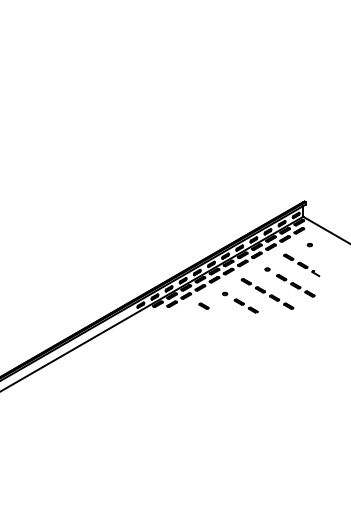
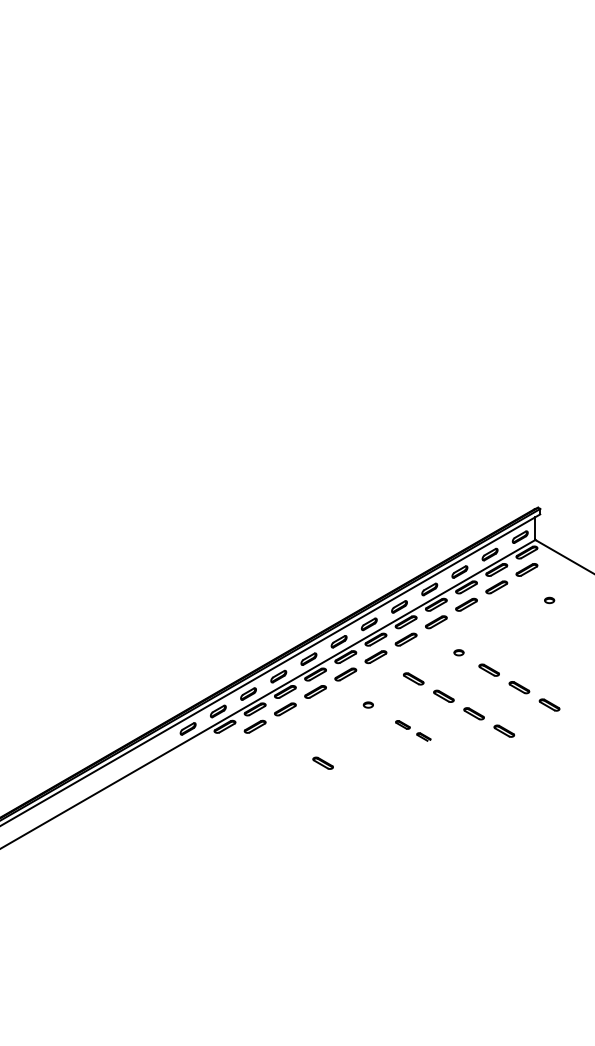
part: (301, 265) -> (531, 644), removed
part: (203, 305) -> (322, 761), moved
part: (245, 305) -> (411, 729), size x0.7

